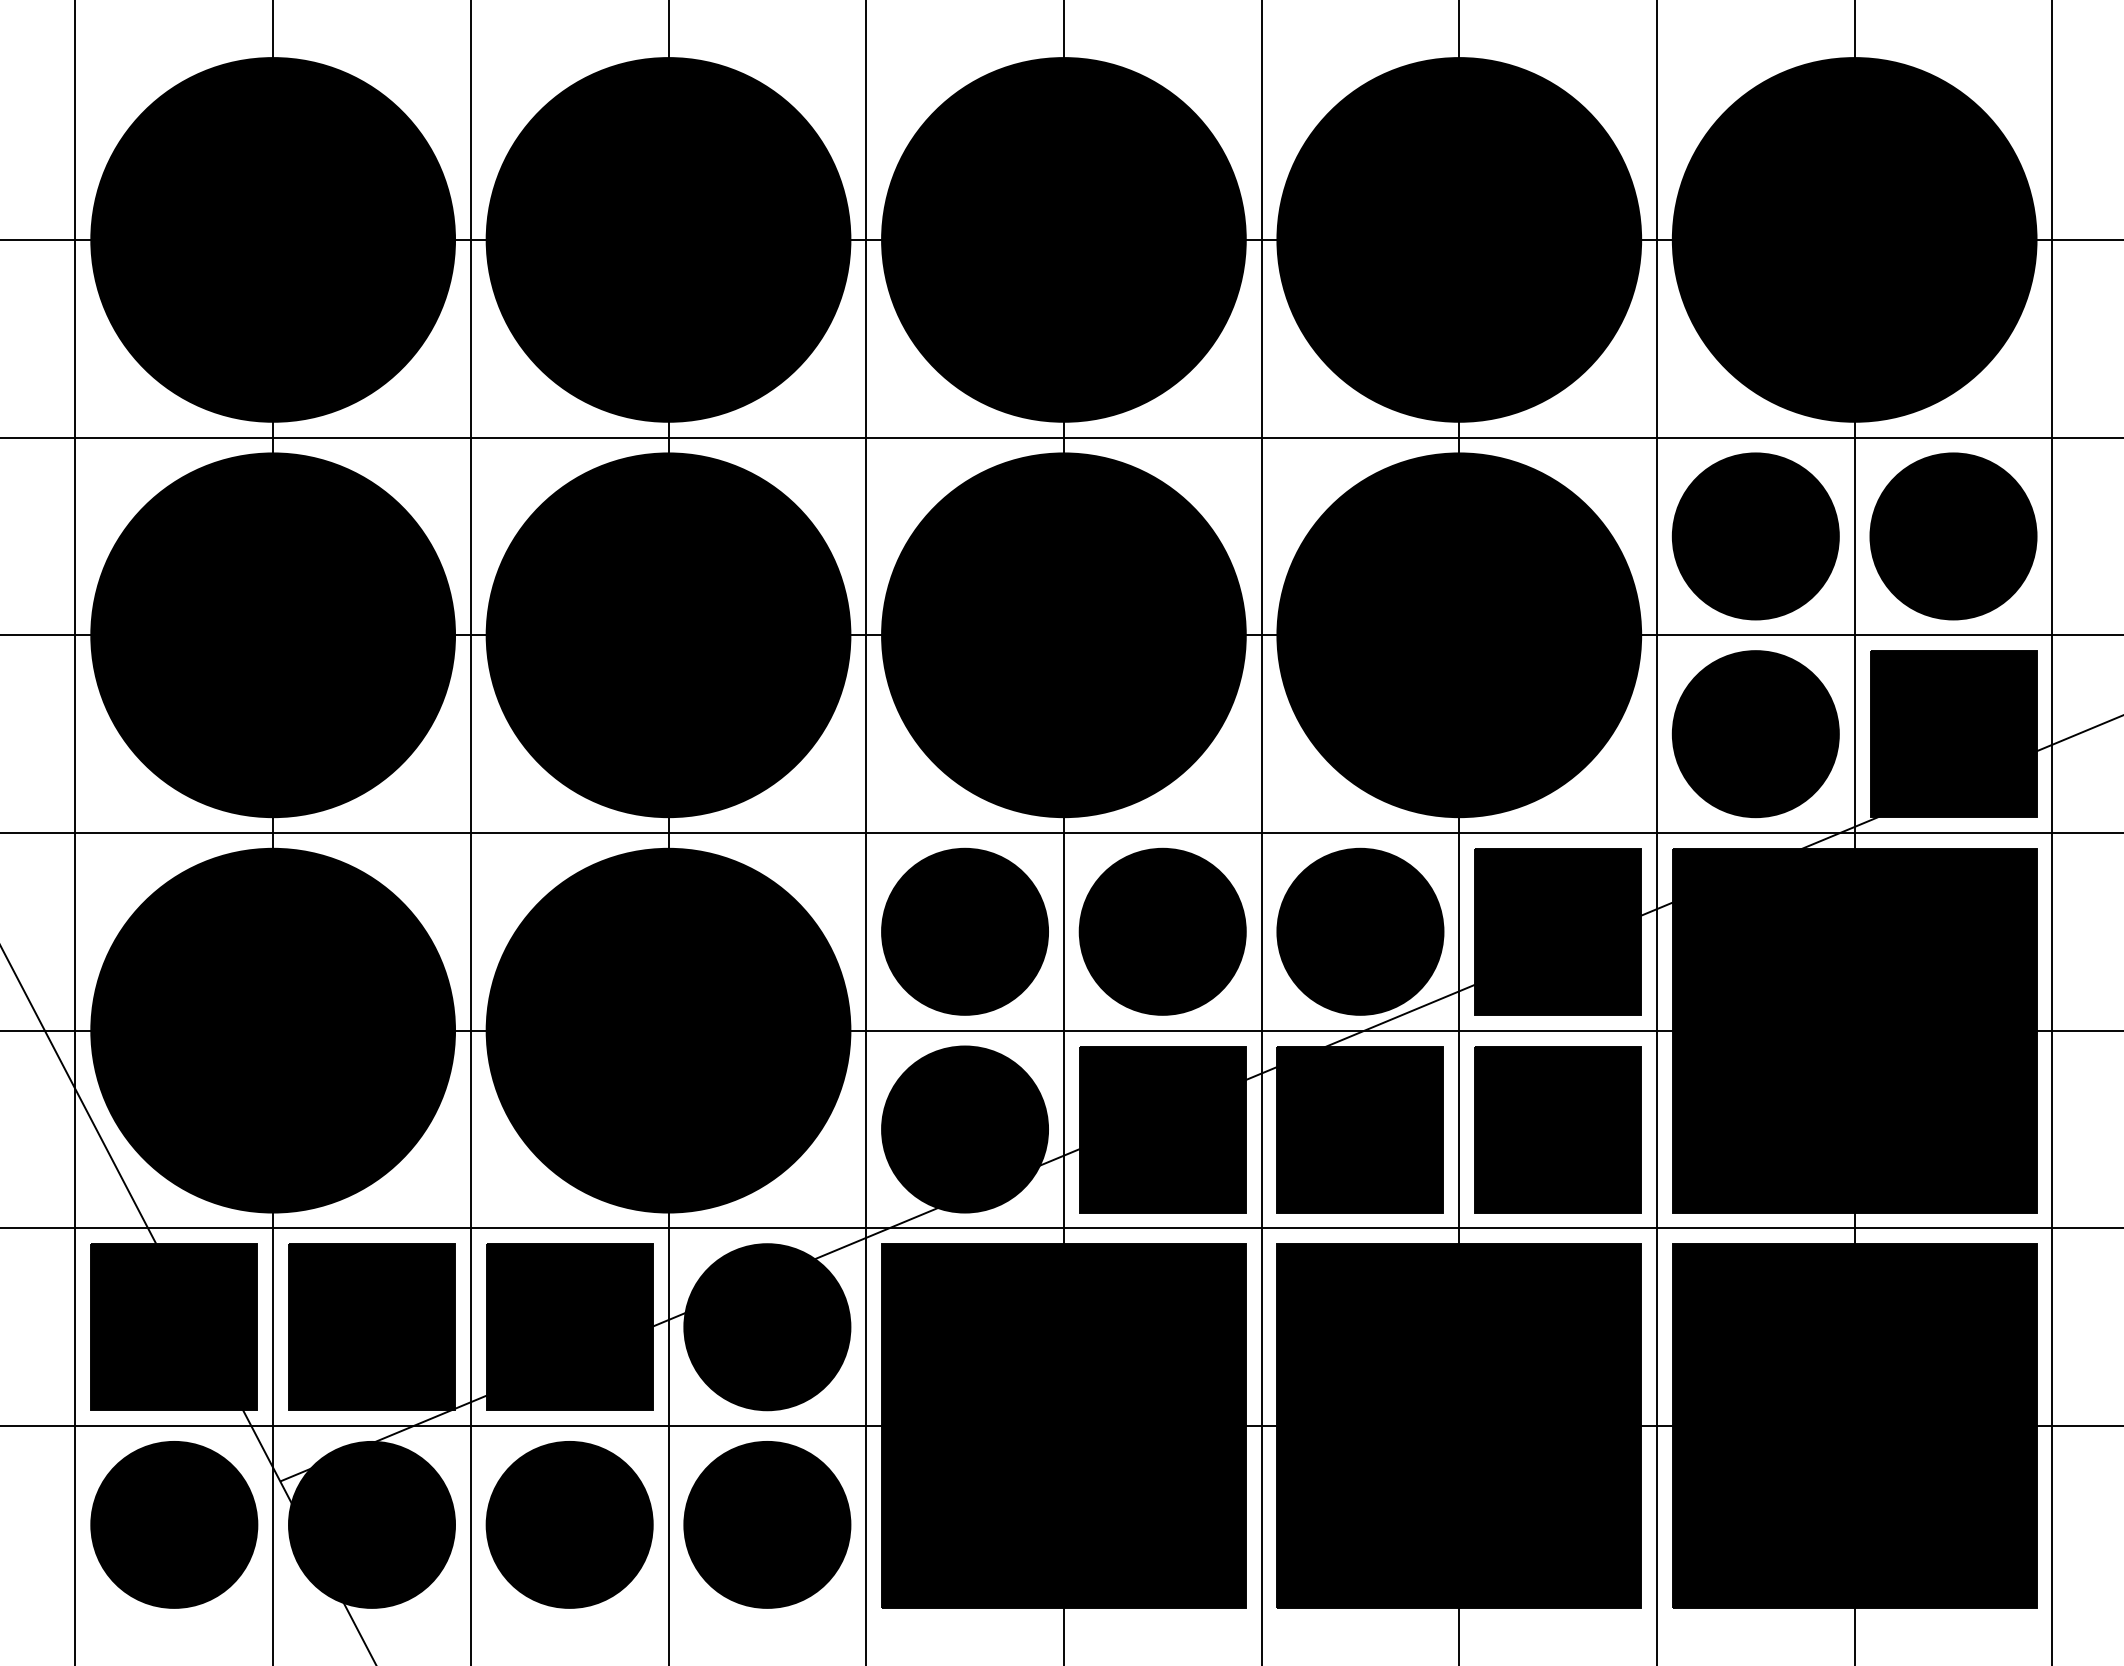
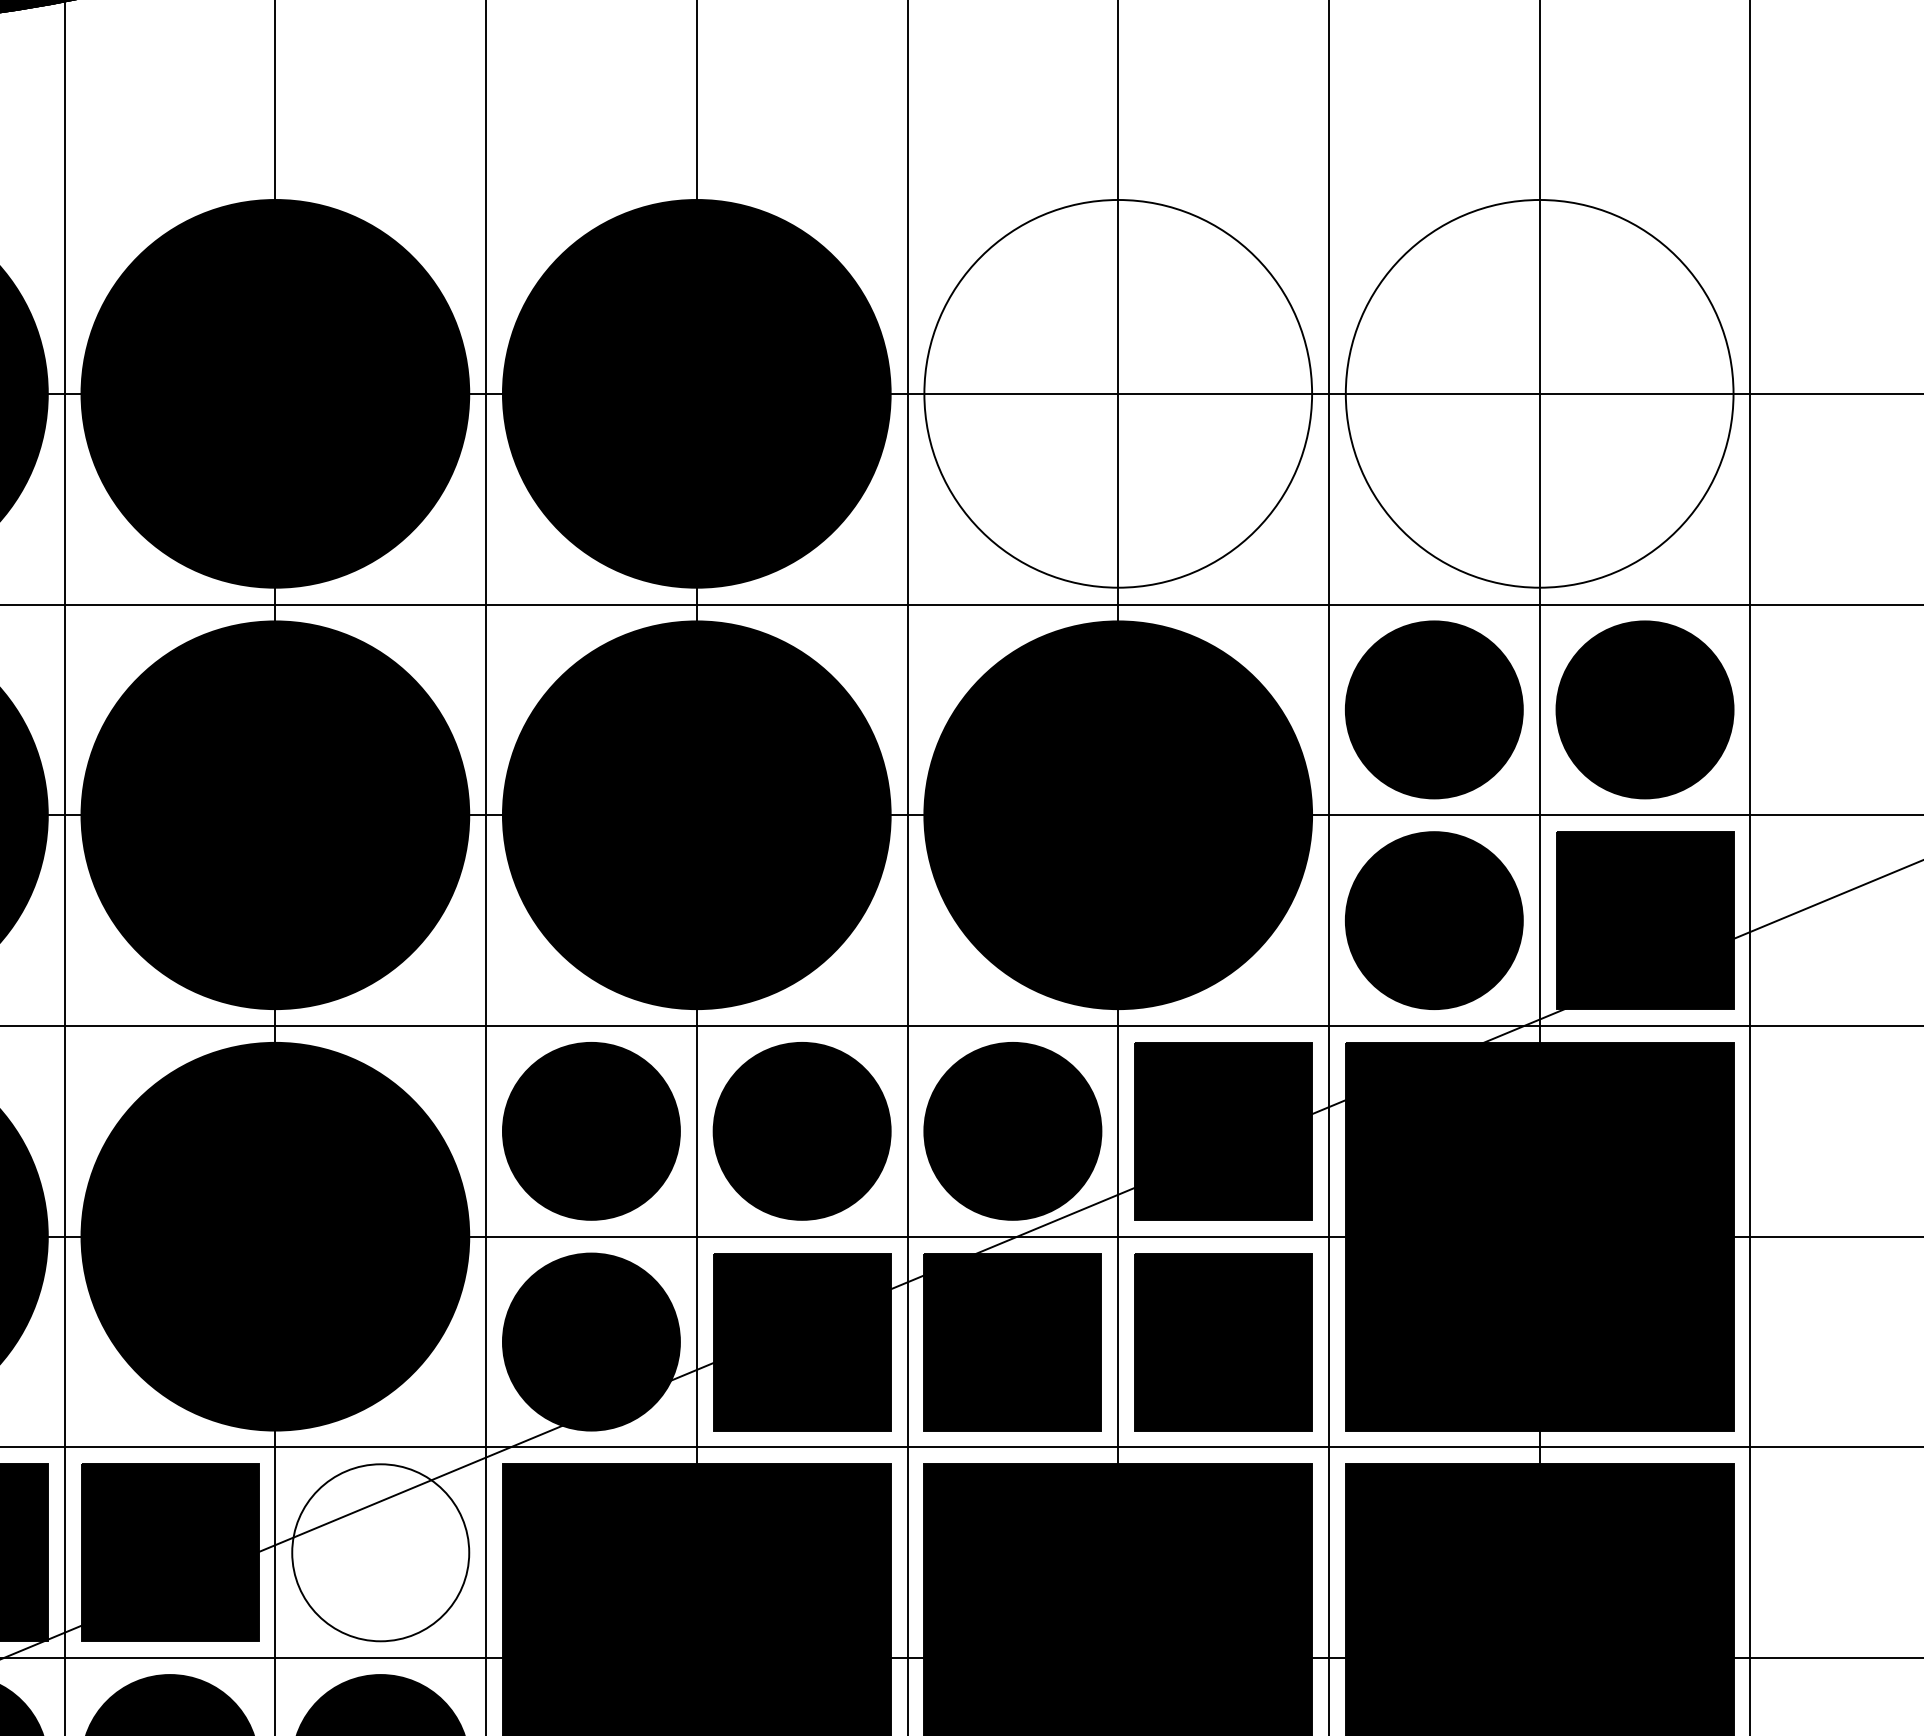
fill: (1459, 239) -> (1118, 393), removed
fill: (1854, 239) -> (1539, 393), removed
fill: (767, 1327) -> (380, 1553), removed

